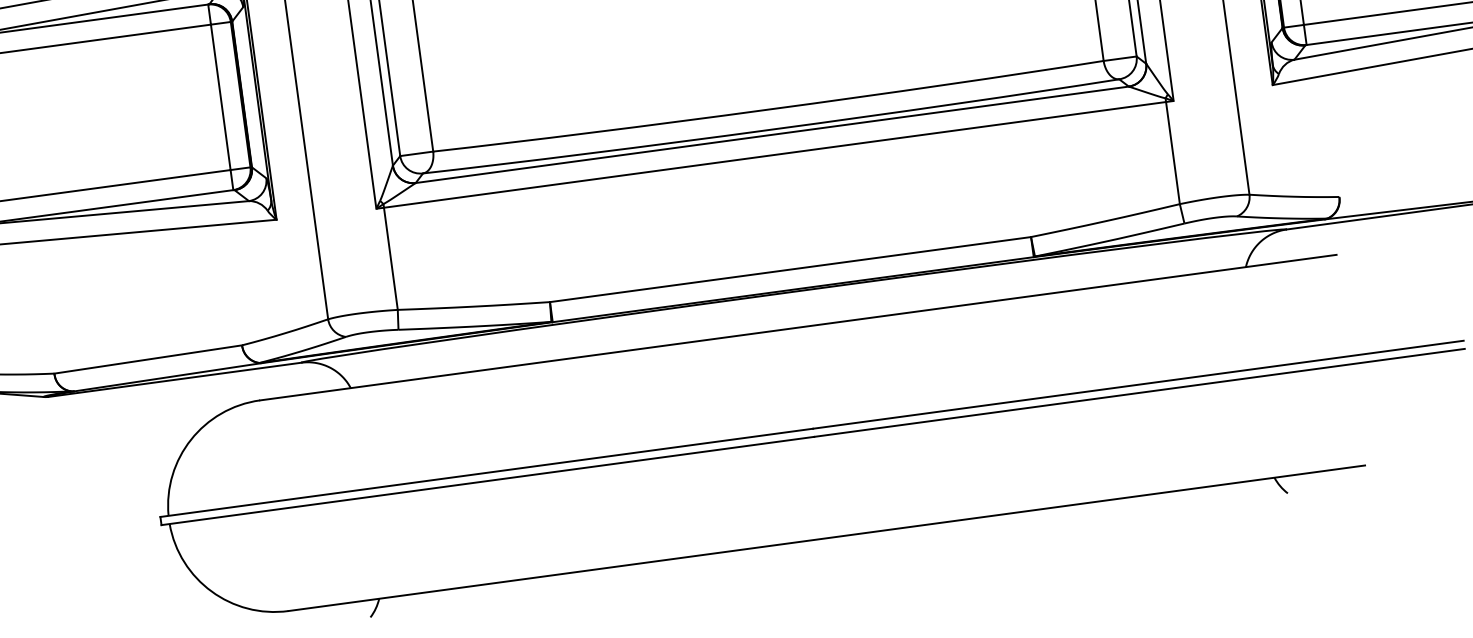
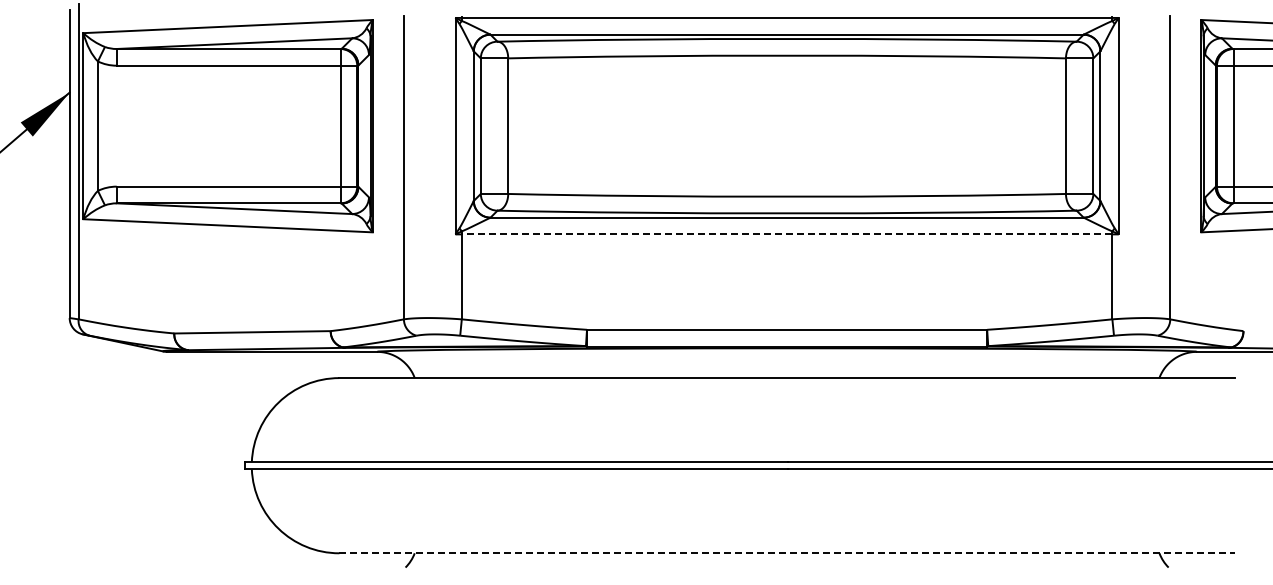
line: (774, 155) -> (786, 234), solid -> dashed
line: (827, 538) -> (787, 553), solid -> dashed

